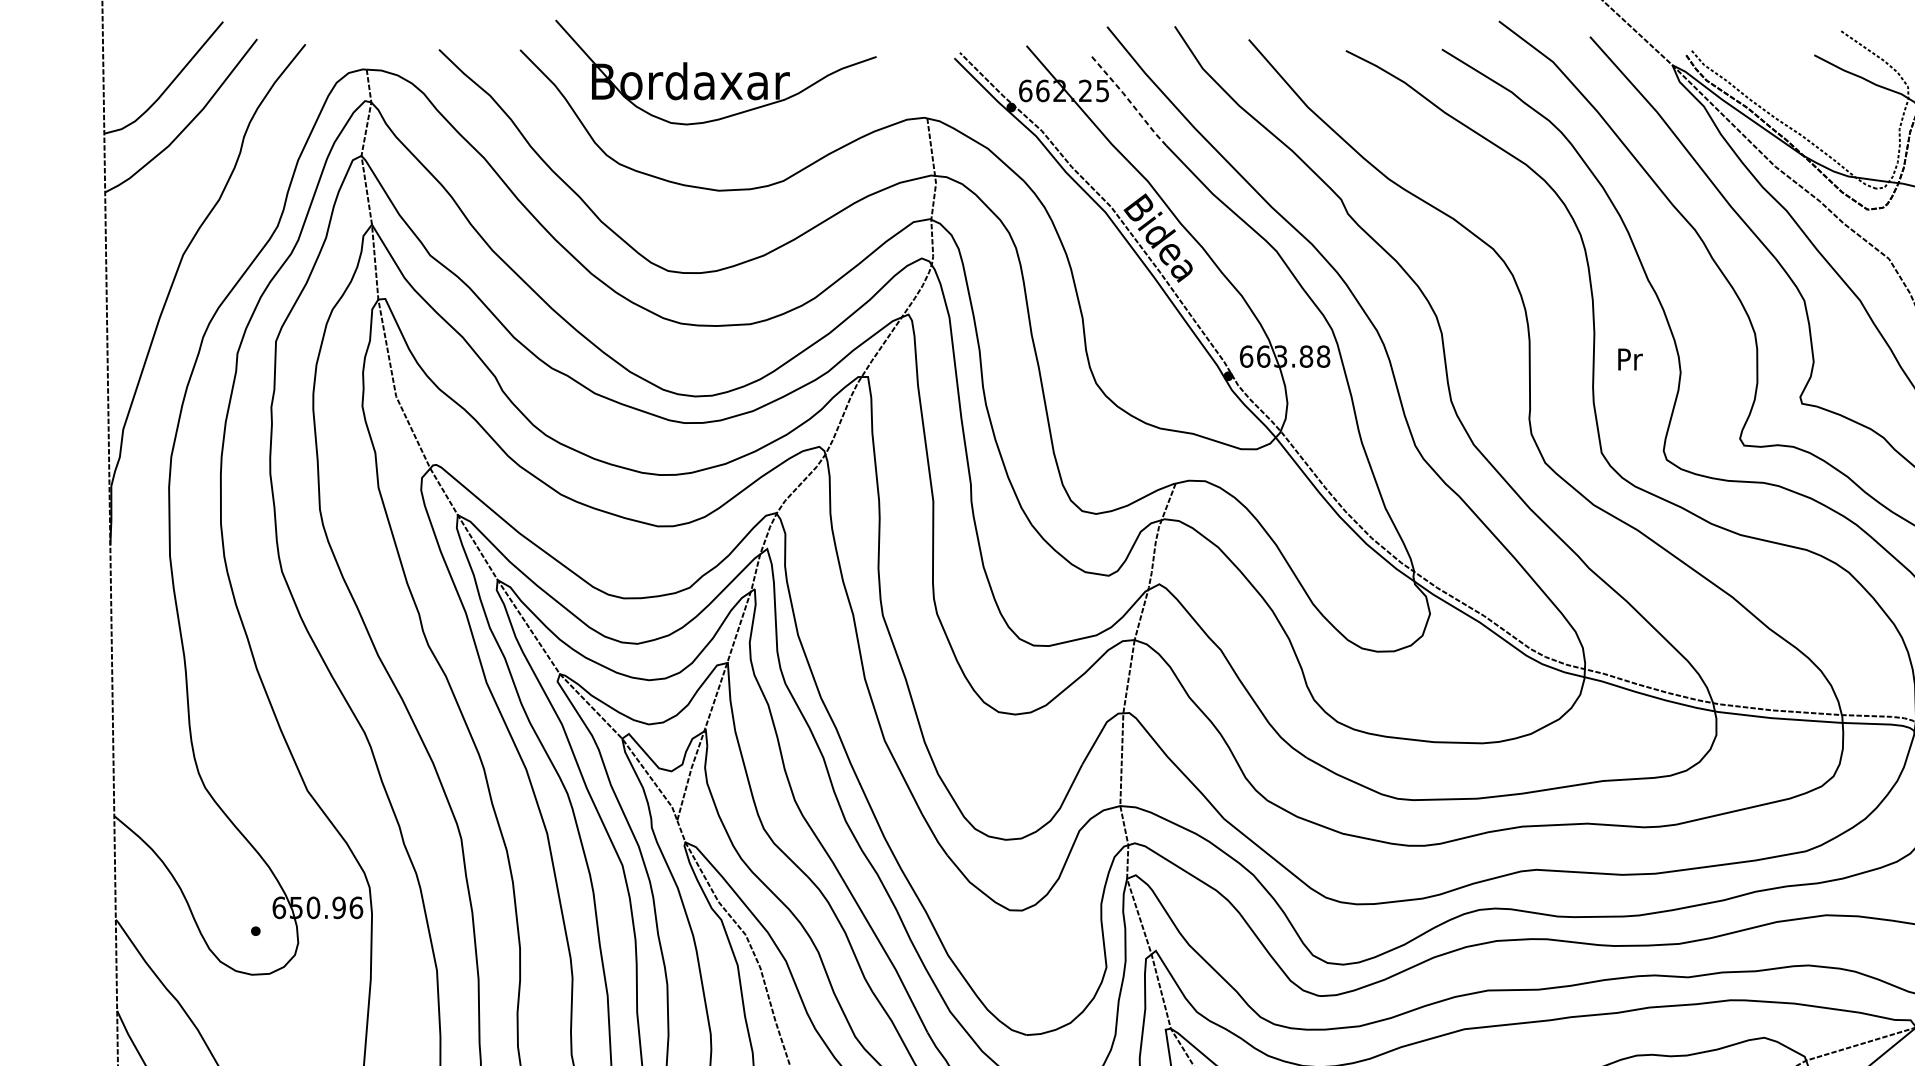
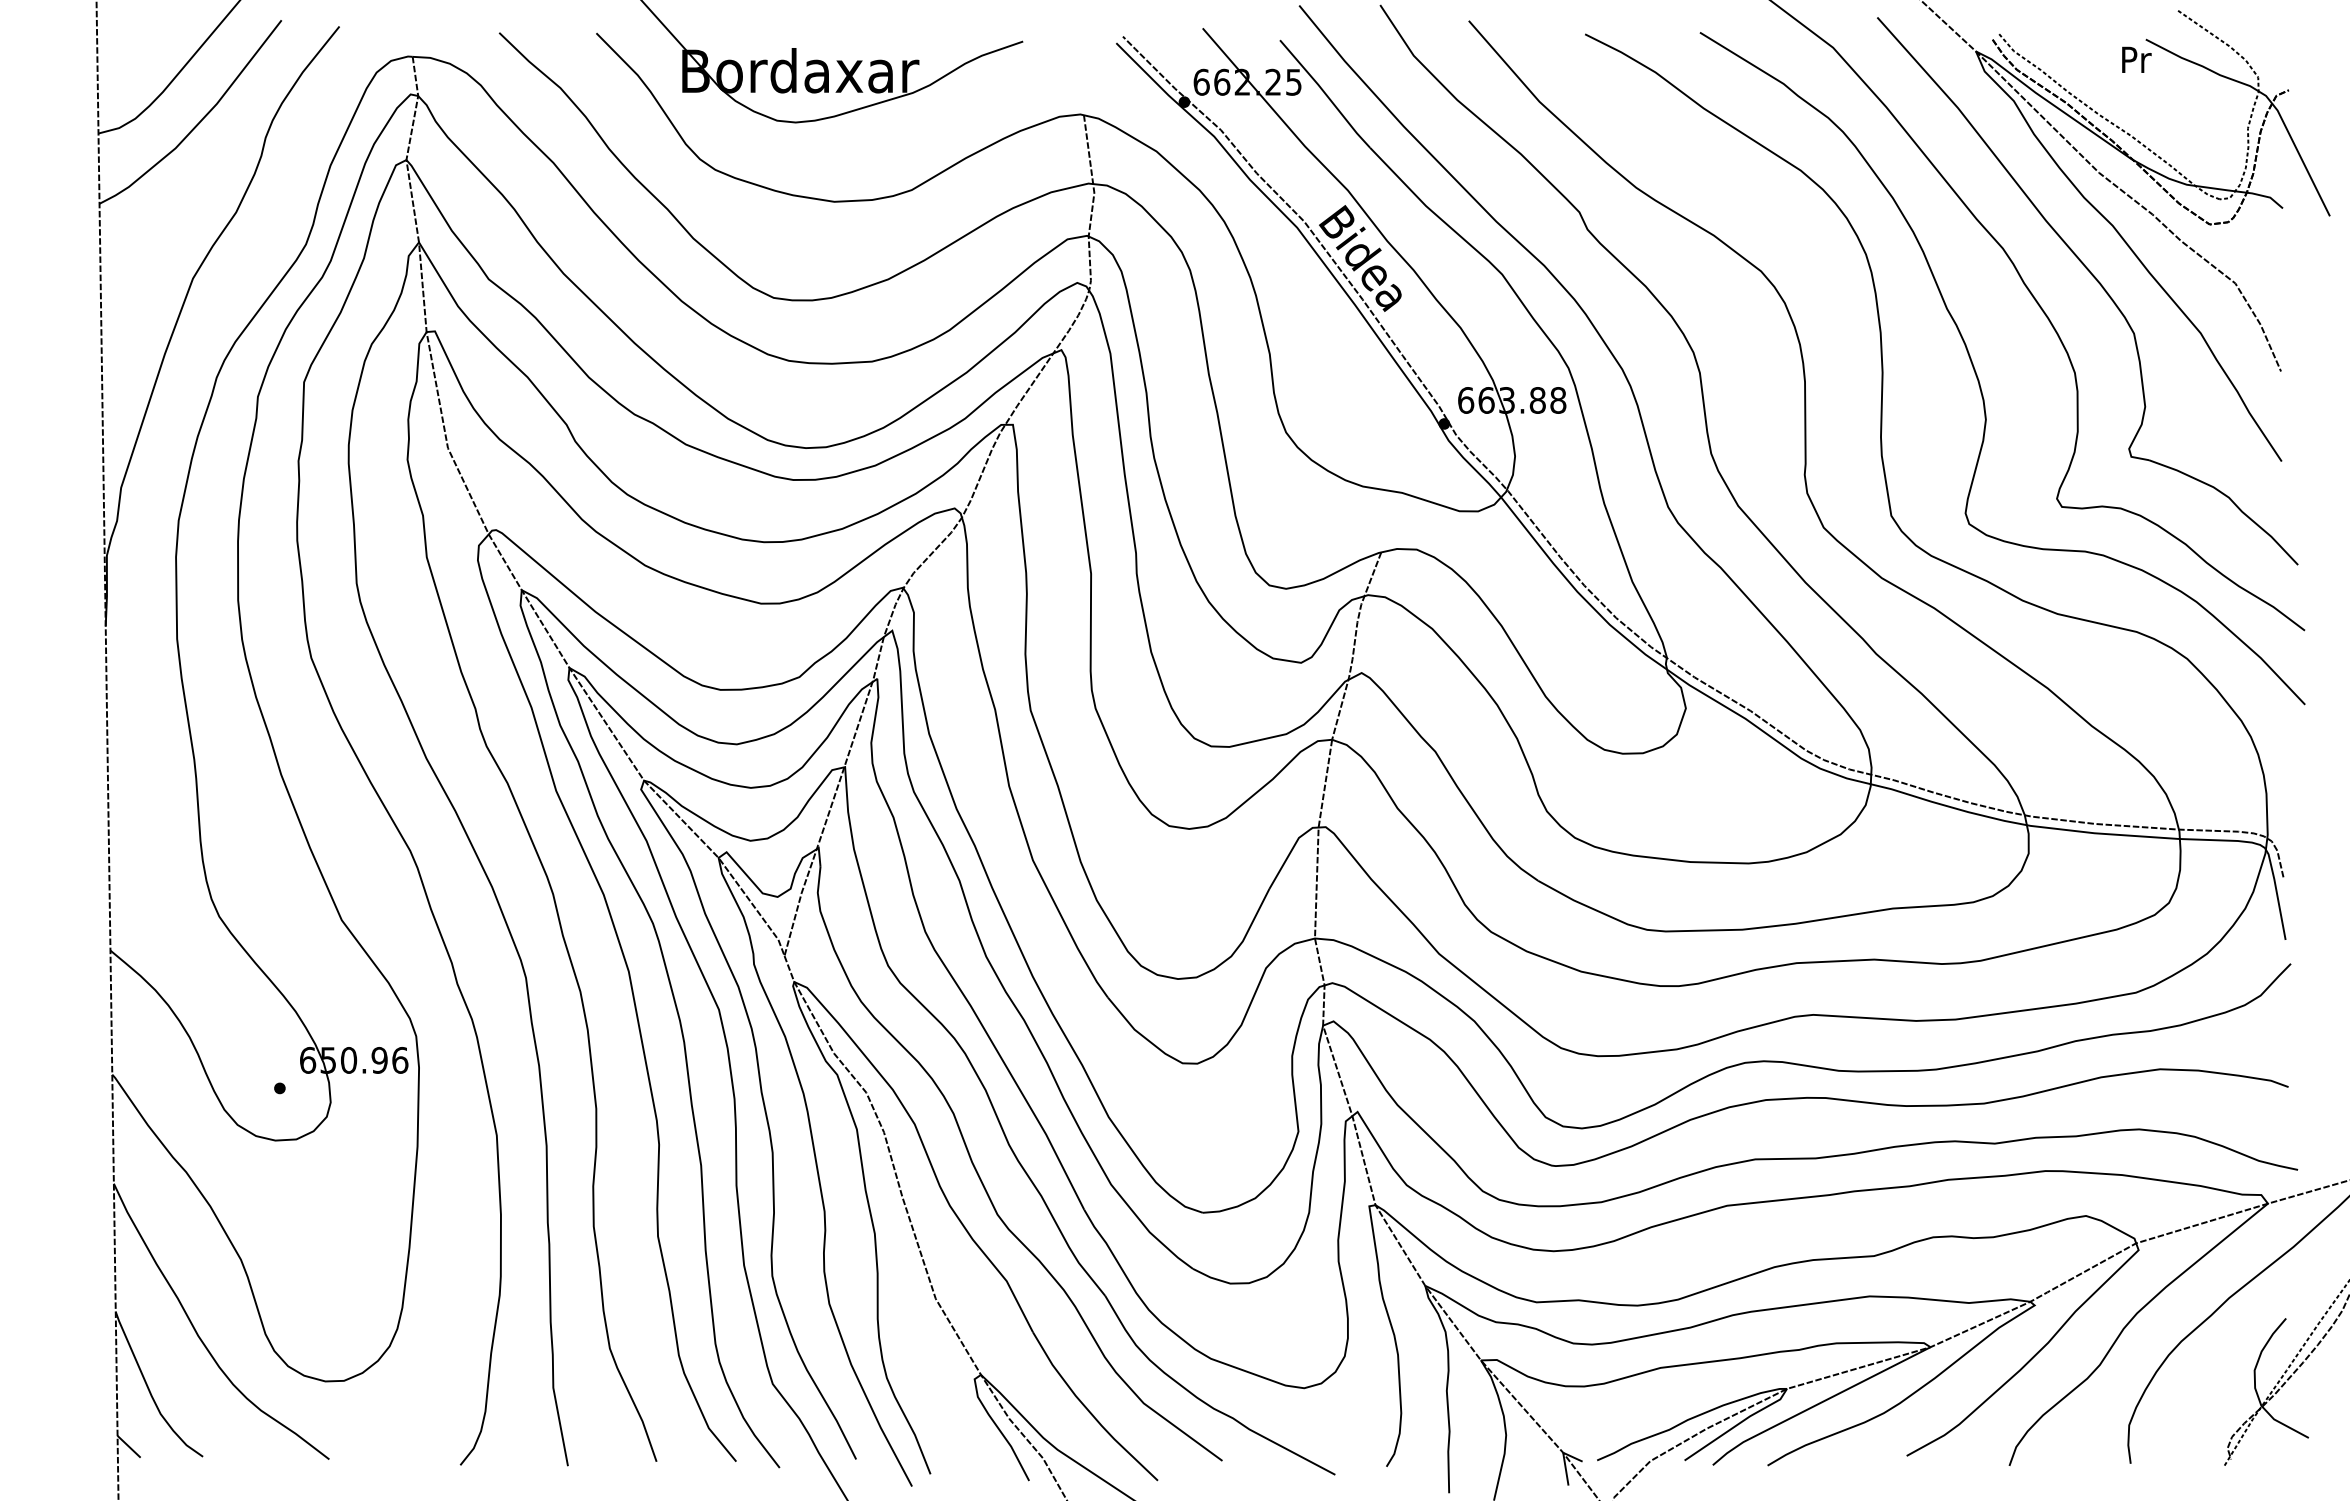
line: (1129, 100) -> (1325, 93), dashed -> solid
text: (1630, 359) -> (2136, 59), moved

